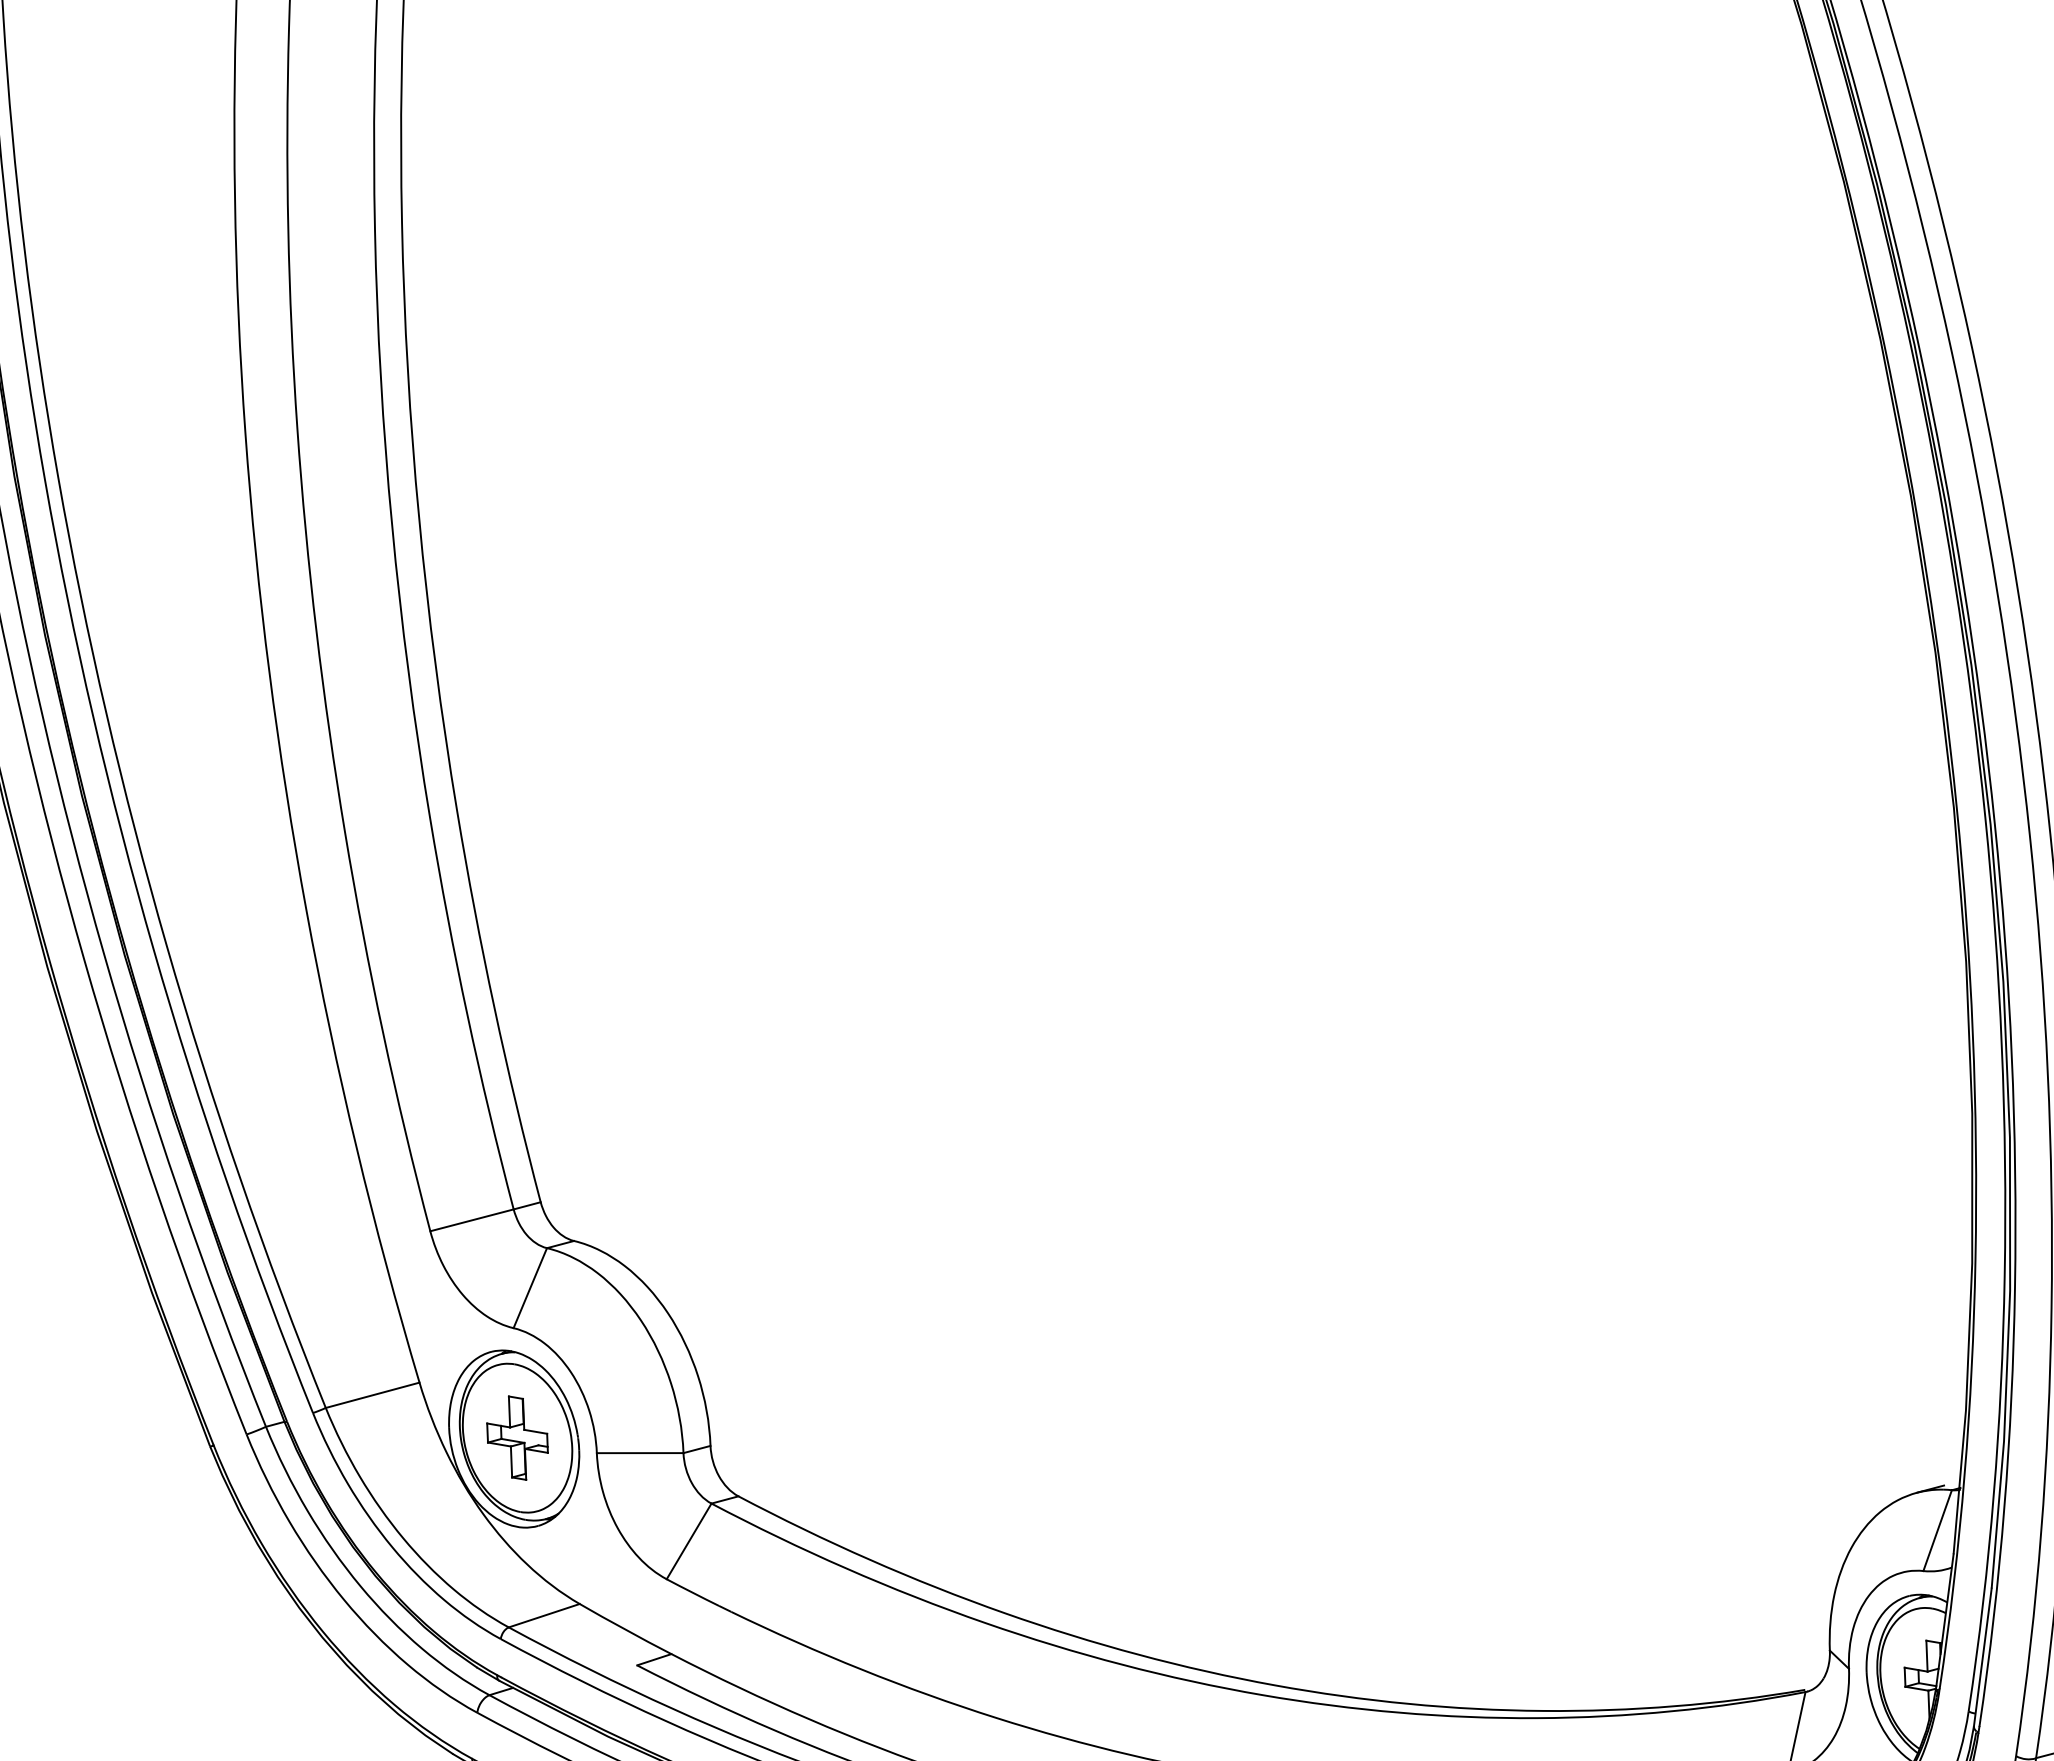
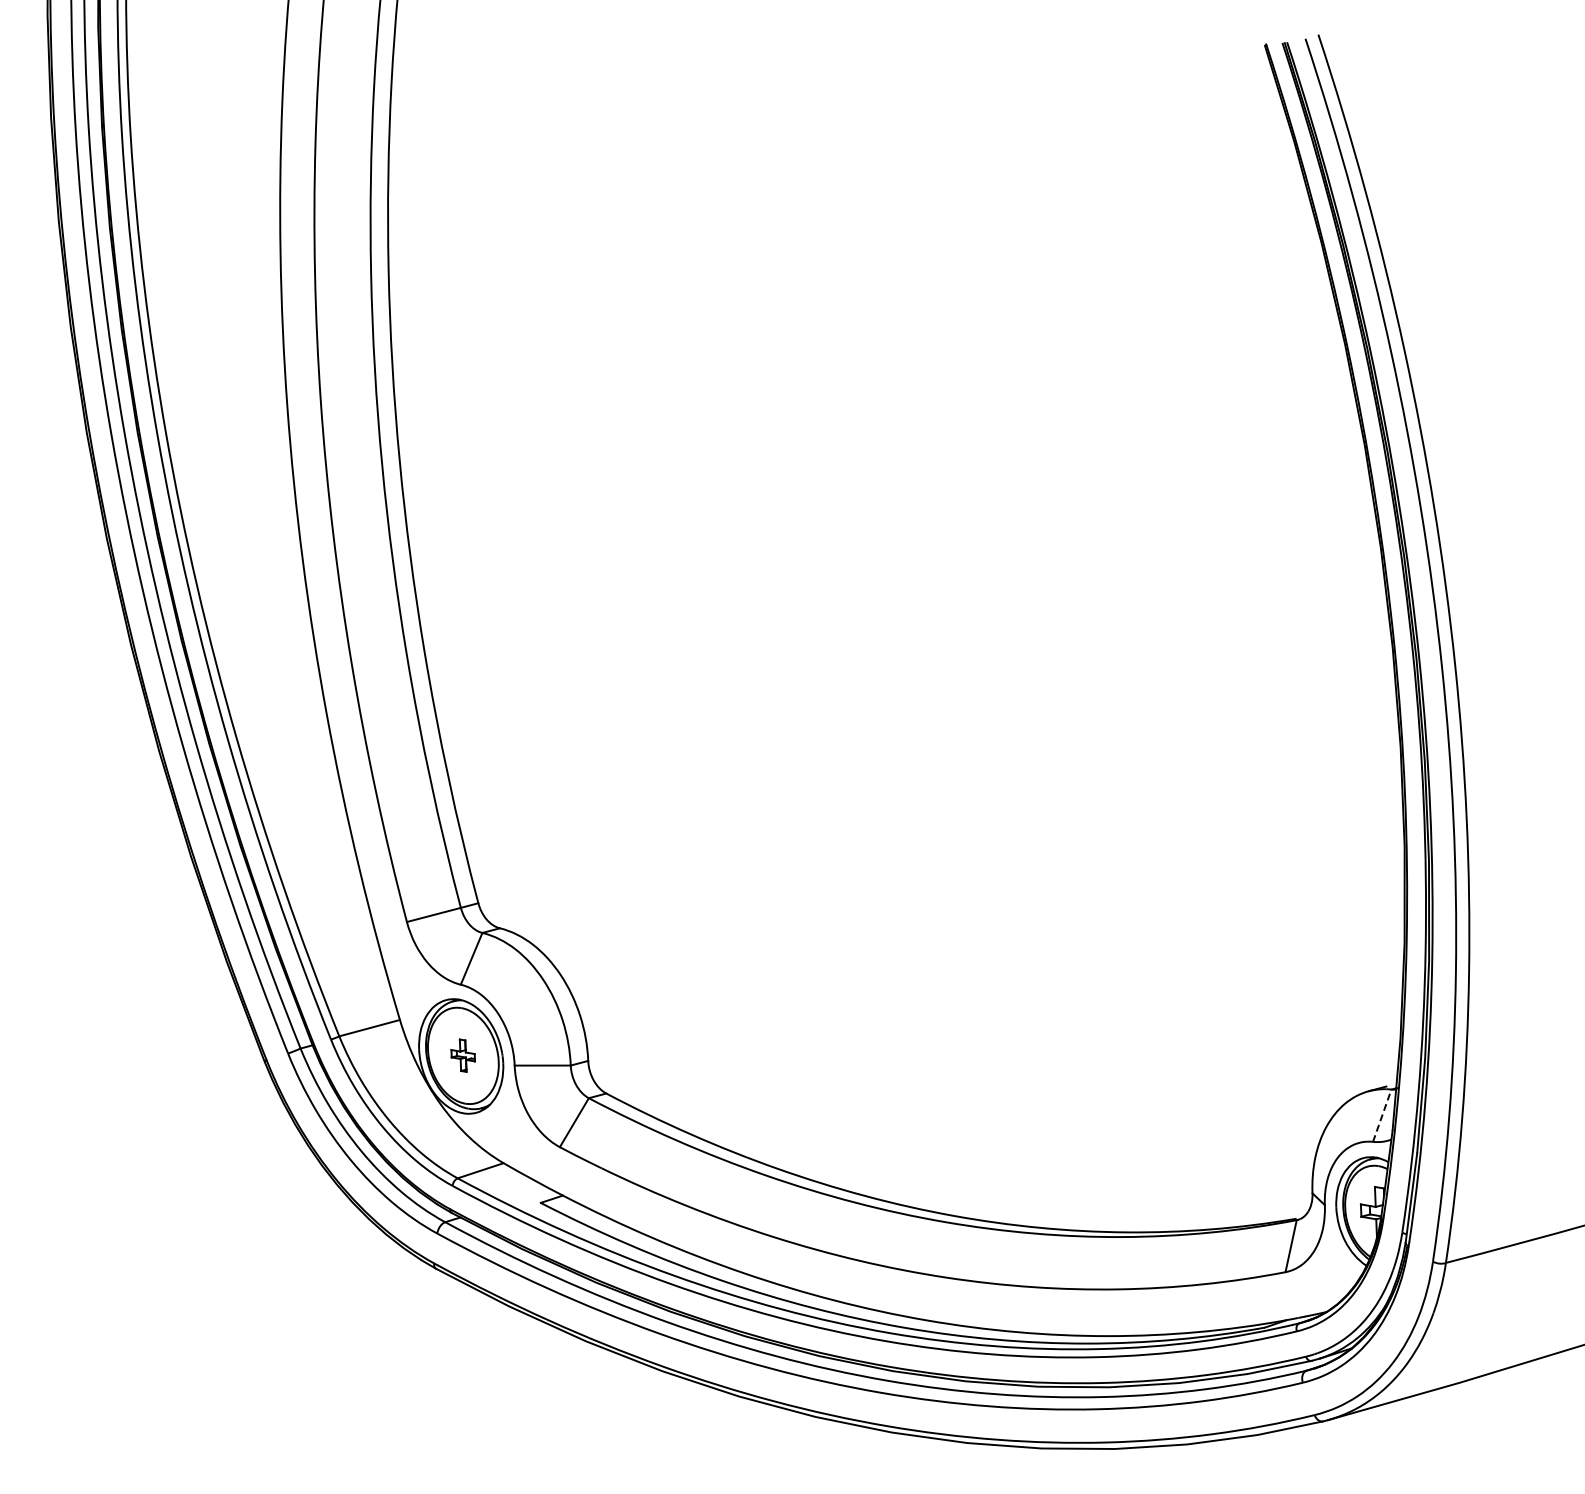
part: (516, 1437) -> (462, 1055), size x0.6
line: (1938, 1530) -> (1382, 1115), solid -> dashed

